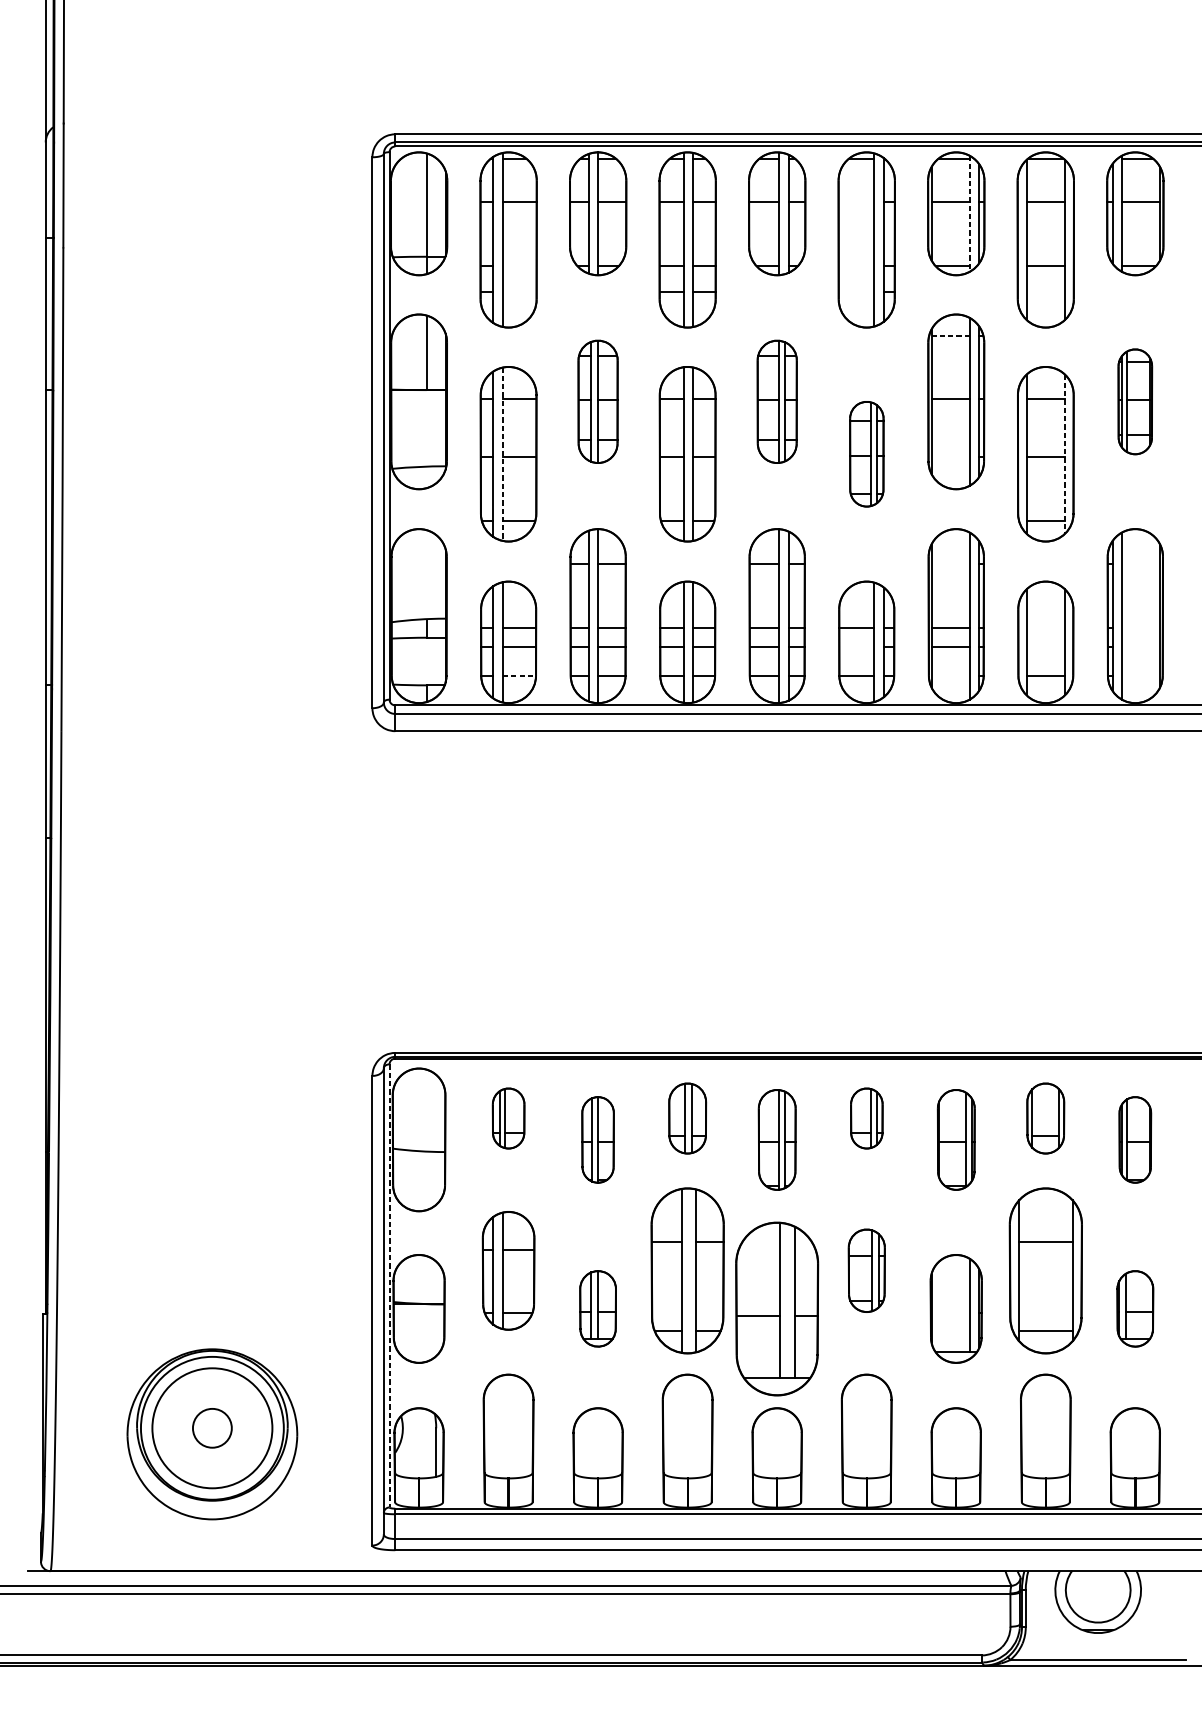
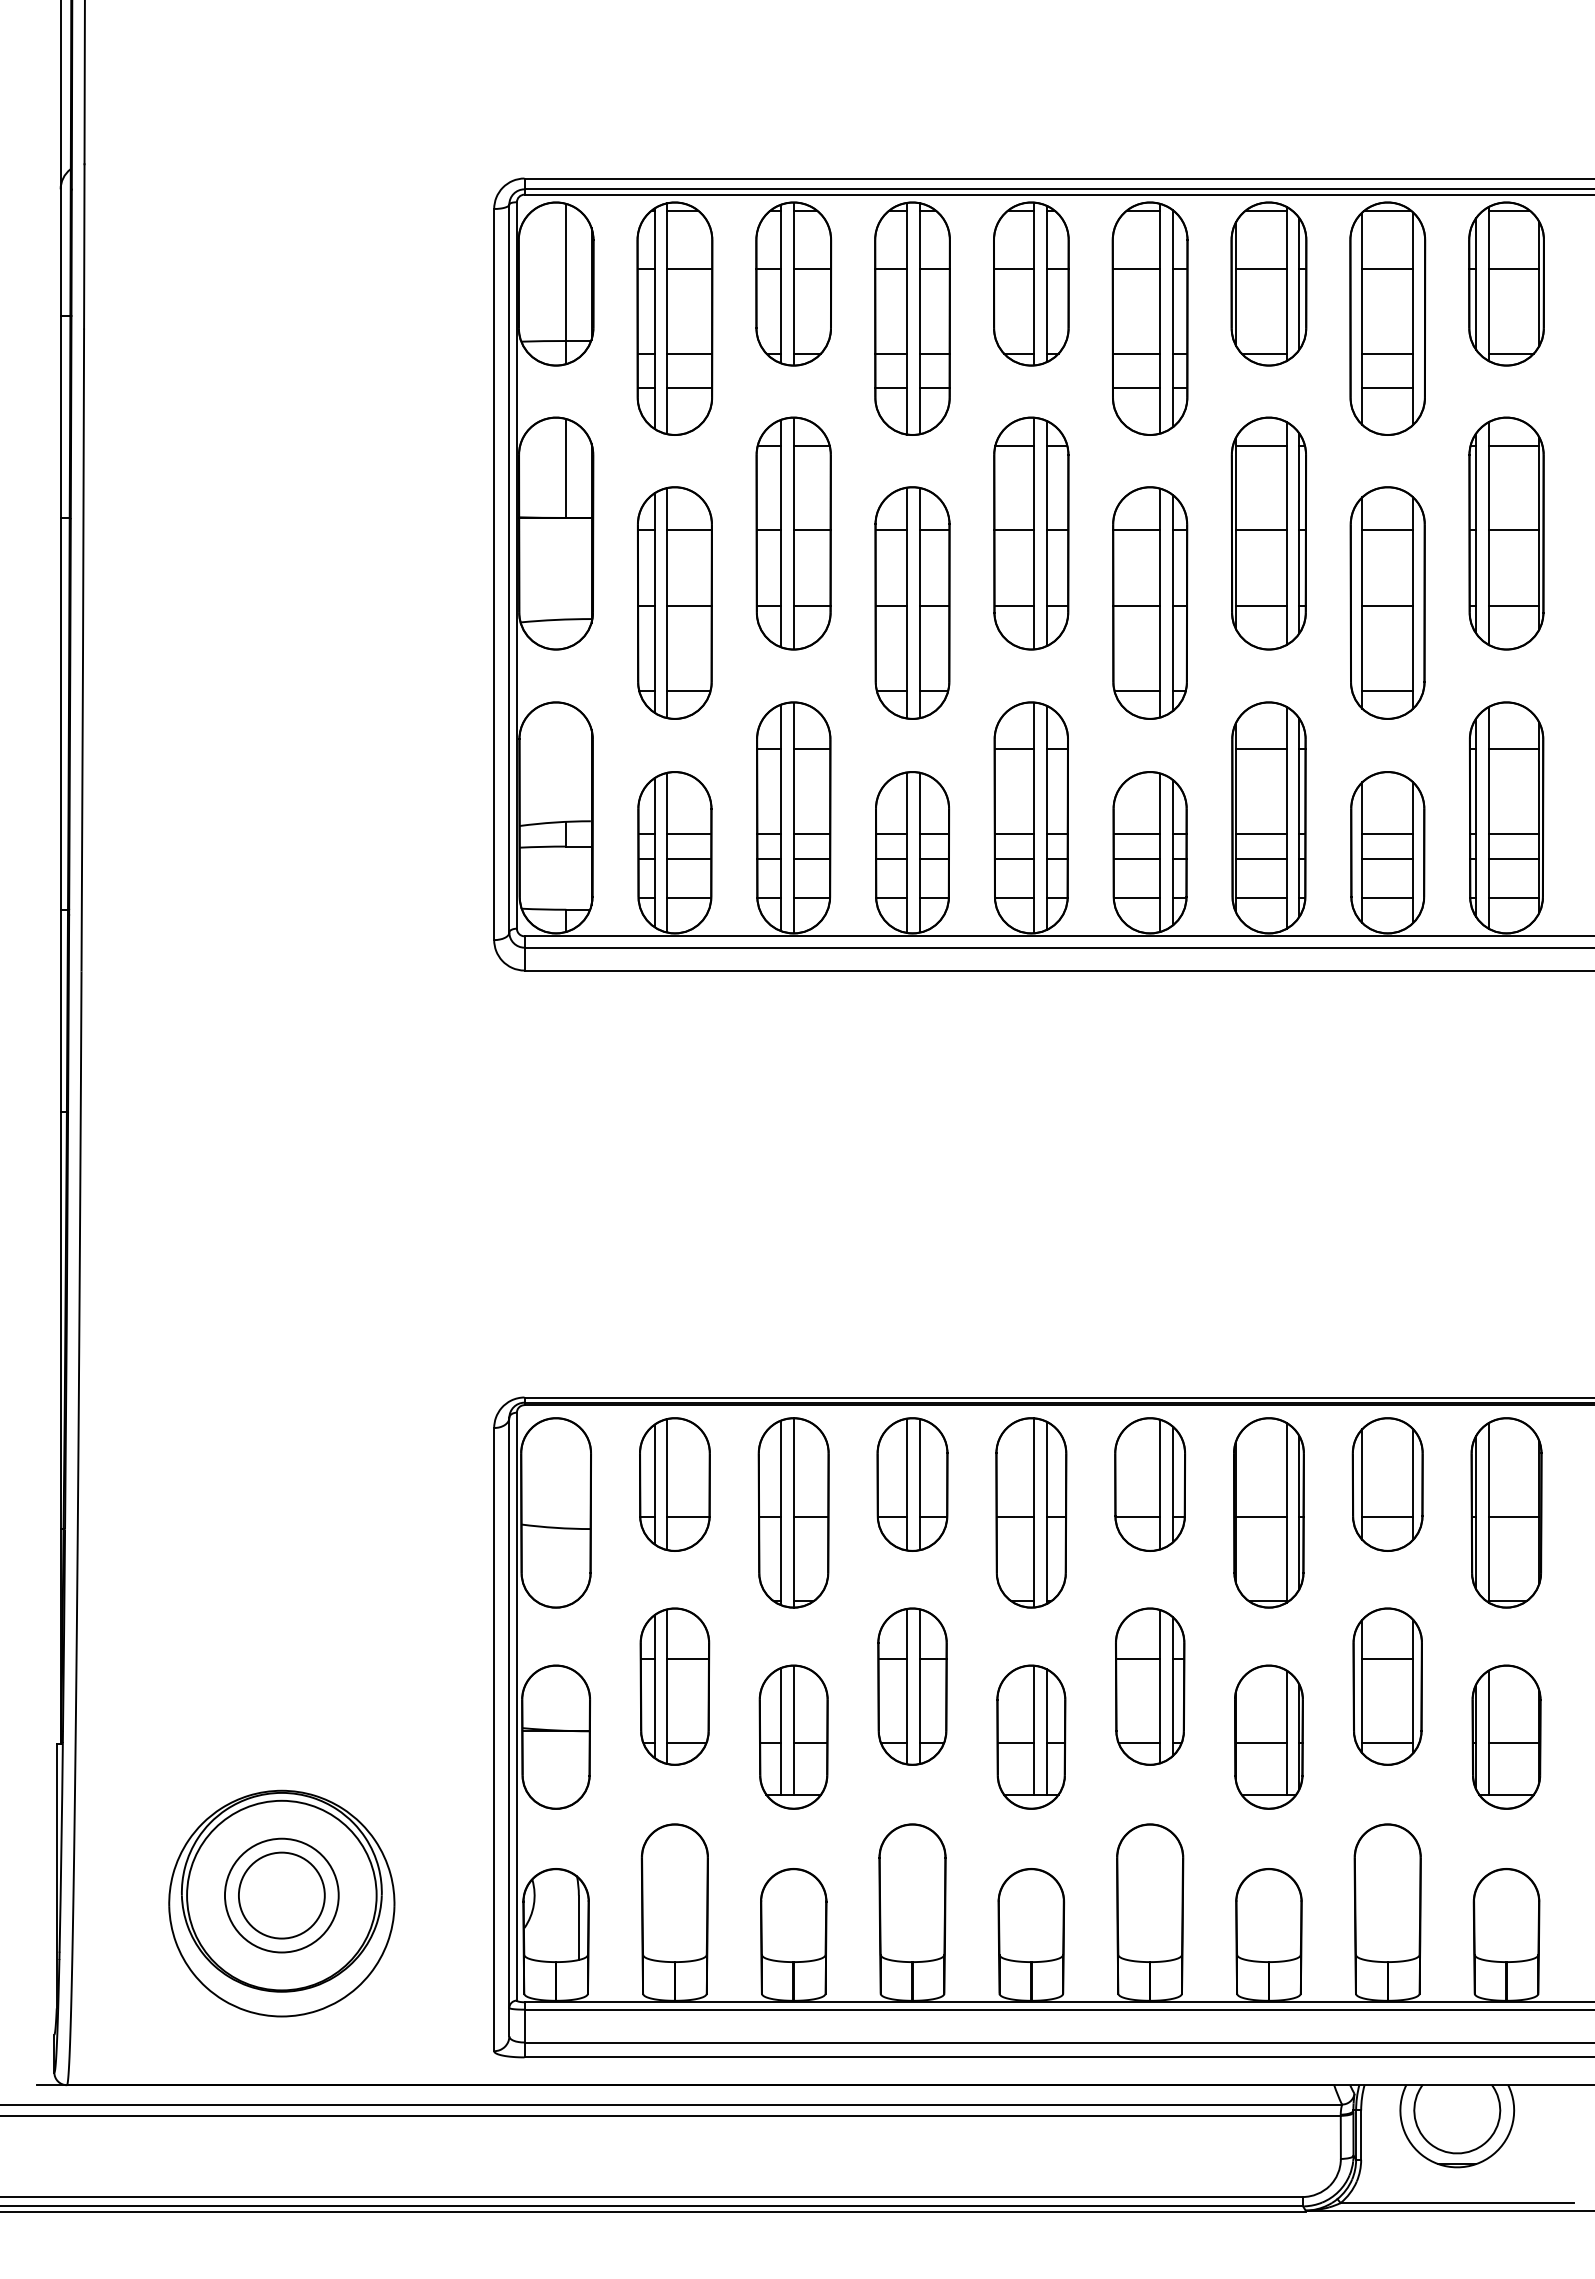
line: (856, 202) -> (1136, 268), added
line: (969, 214) -> (1286, 284), dashed -> solid
line: (519, 266) -> (689, 353), added
line: (856, 266) -> (1136, 353), added
line: (519, 291) -> (689, 387), added
line: (856, 291) -> (1136, 387), added
line: (1045, 291) -> (1387, 387), added
line: (950, 335) -> (1261, 445), dashed -> solid
part: (597, 401) -> (793, 533), size x1.43
part: (777, 401) -> (1031, 533), size x1.43
part: (1135, 401) -> (1506, 533), size x1.67
part: (867, 453) -> (1150, 602), size x1.67
line: (503, 454) -> (667, 603), dashed -> solid
line: (1065, 454) -> (1413, 603), dashed -> solid
line: (950, 456) -> (1261, 606), added
line: (950, 564) -> (1261, 749), added
line: (1140, 564) -> (1513, 749), added
line: (1045, 627) -> (1387, 833), added
line: (1140, 627) -> (1513, 833), added
line: (856, 647) -> (1136, 859), added
line: (1045, 647) -> (1387, 859), added
line: (1140, 647) -> (1513, 859), added
line: (519, 676) -> (689, 897), dashed -> solid
line: (950, 676) -> (1261, 897), added
line: (1140, 676) -> (1513, 897), added
part: (508, 1118) -> (674, 1484), size x1.67
part: (687, 1118) -> (912, 1484), size x1.43
part: (867, 1118) -> (1150, 1484), size x1.67
part: (1045, 1118) -> (1387, 1484), size x1.43
part: (597, 1139) -> (793, 1512), size x1.67
part: (777, 1139) -> (1031, 1512), size x1.43
part: (955, 1139) -> (1268, 1512), size x1.43
part: (1135, 1139) -> (1506, 1512), size x1.67
part: (687, 1270) -> (912, 1686), size x0.71
part: (867, 1270) -> (1150, 1686), size x1.43
part: (1045, 1270) -> (1387, 1686), size x0.71
line: (389, 1285) -> (516, 1706), dashed -> solid
part: (597, 1308) -> (793, 1736), size x1.43
part: (777, 1308) -> (1031, 1736), size x0.62
part: (1135, 1308) -> (1506, 1736), size x1.43
line: (950, 1313) -> (1261, 1743), added
circle: (212, 1428) -> (281, 1895), size x0.71
circle: (212, 1428) -> (281, 1895), size x1.67

